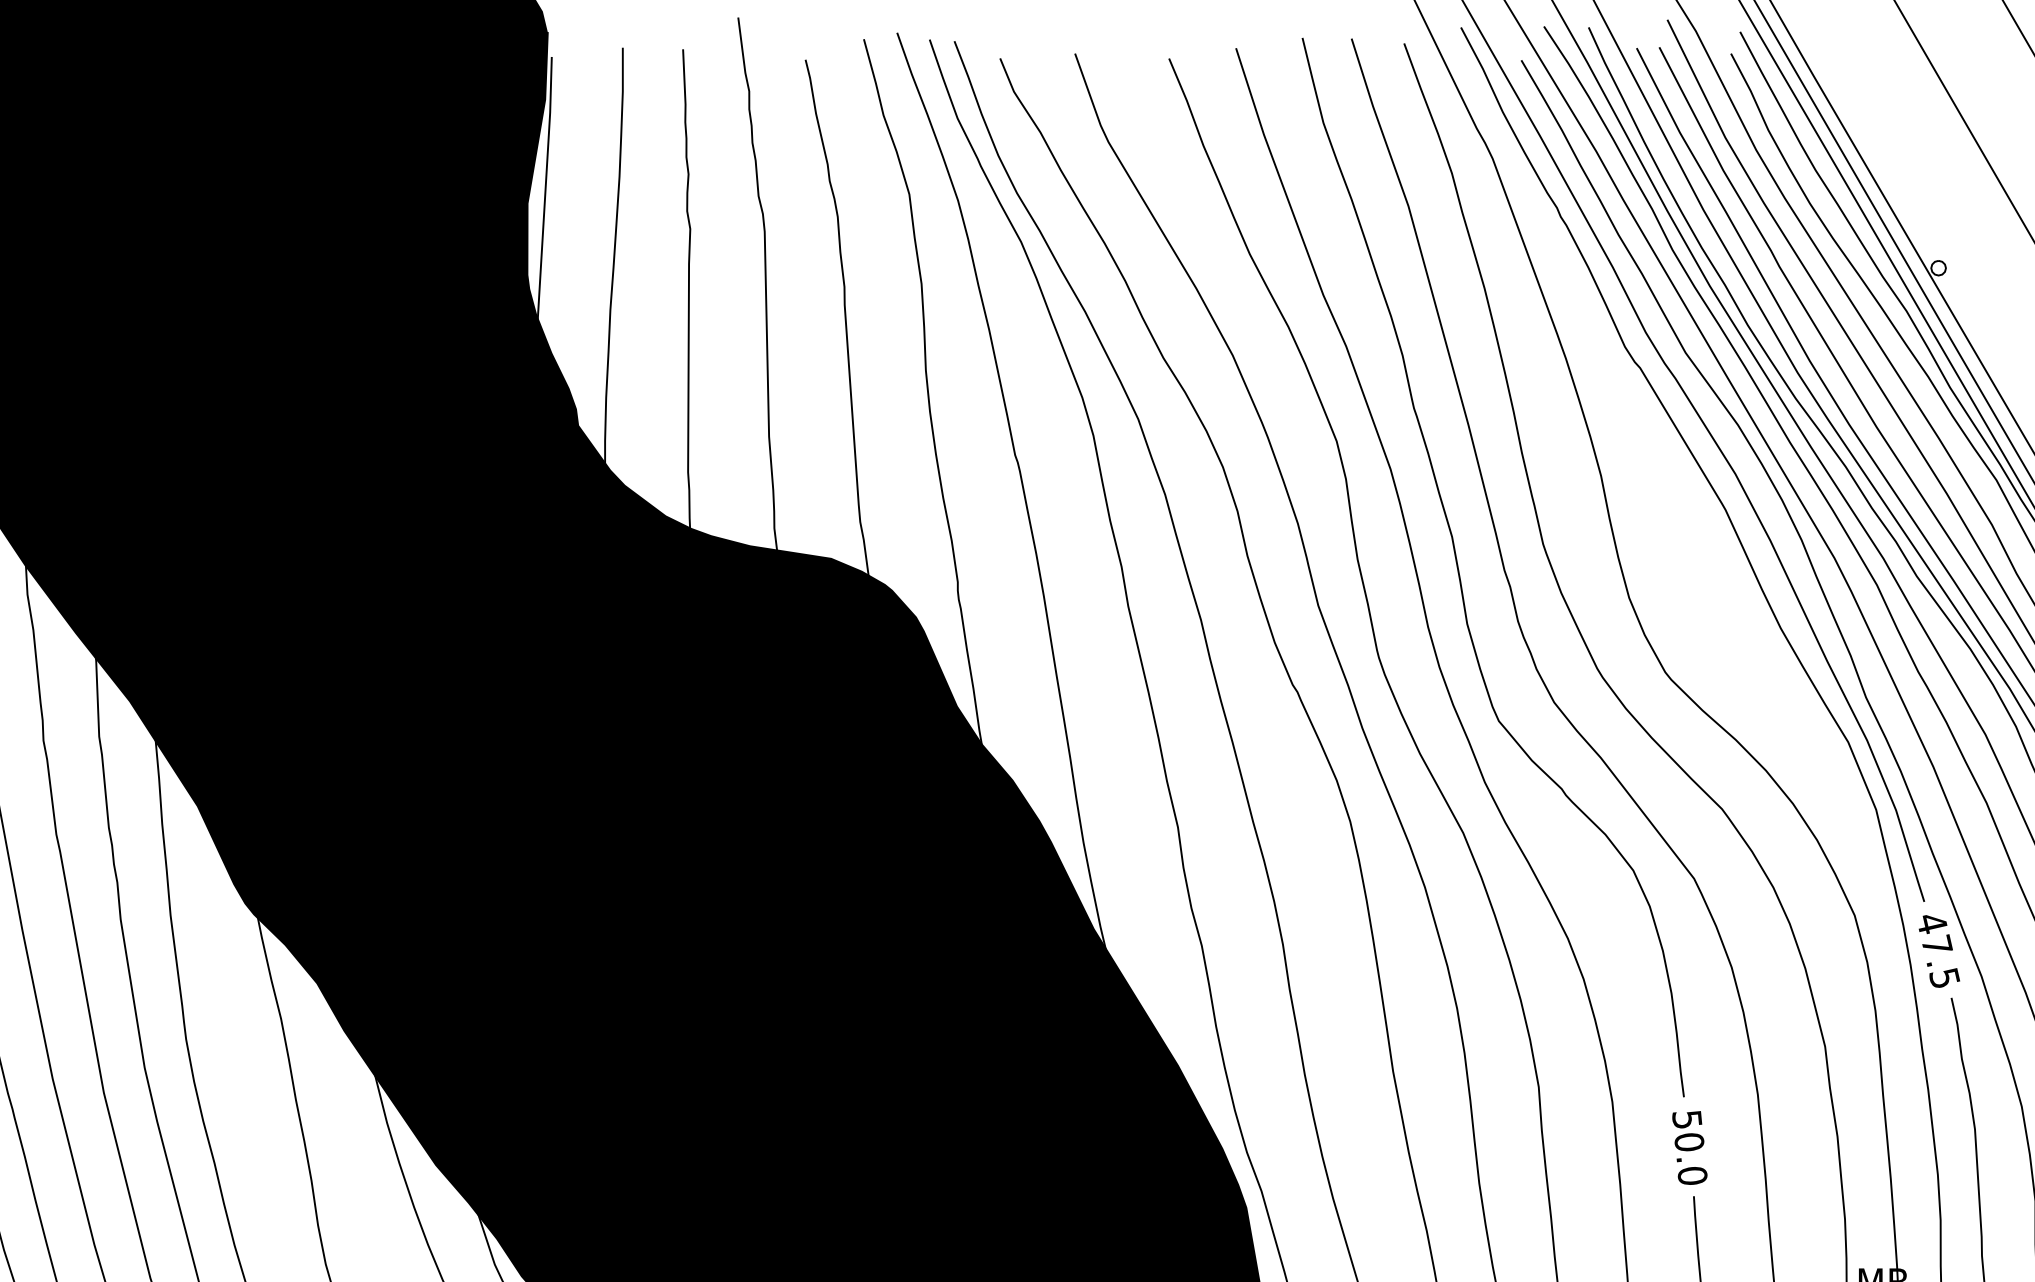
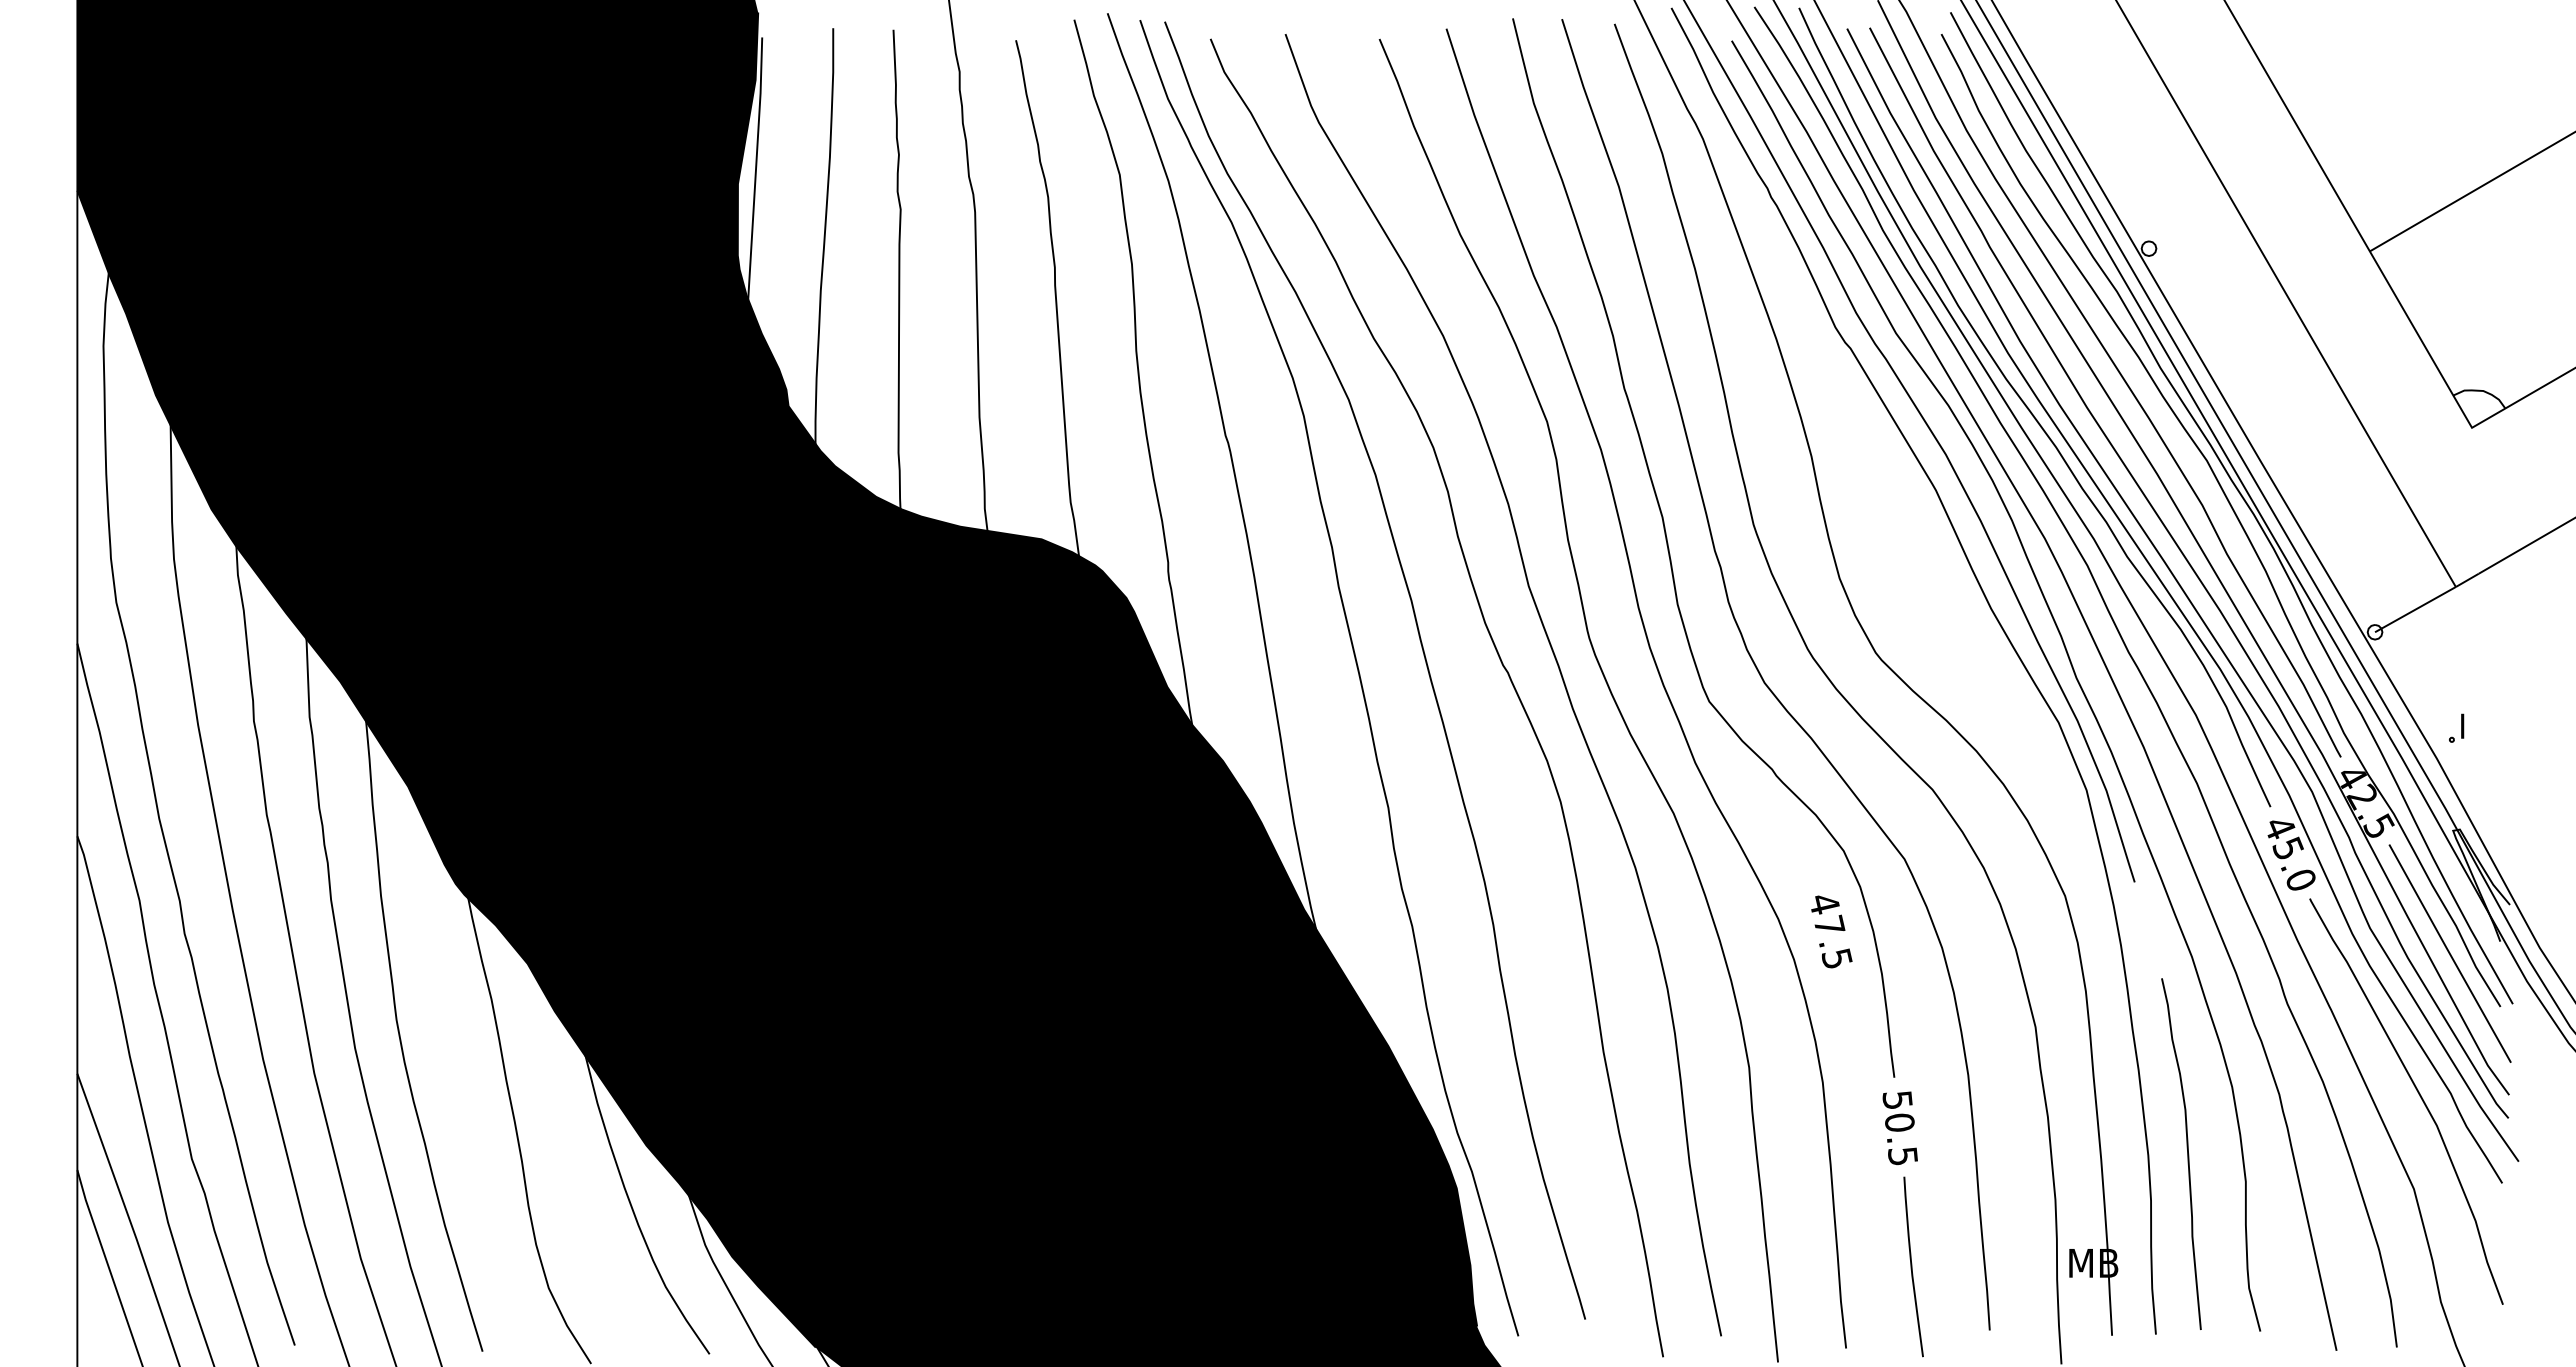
text: (1939, 951) -> (1831, 931), moved
text: (1692, 1176) -> (1902, 1156), 50.0 -> 50.5

